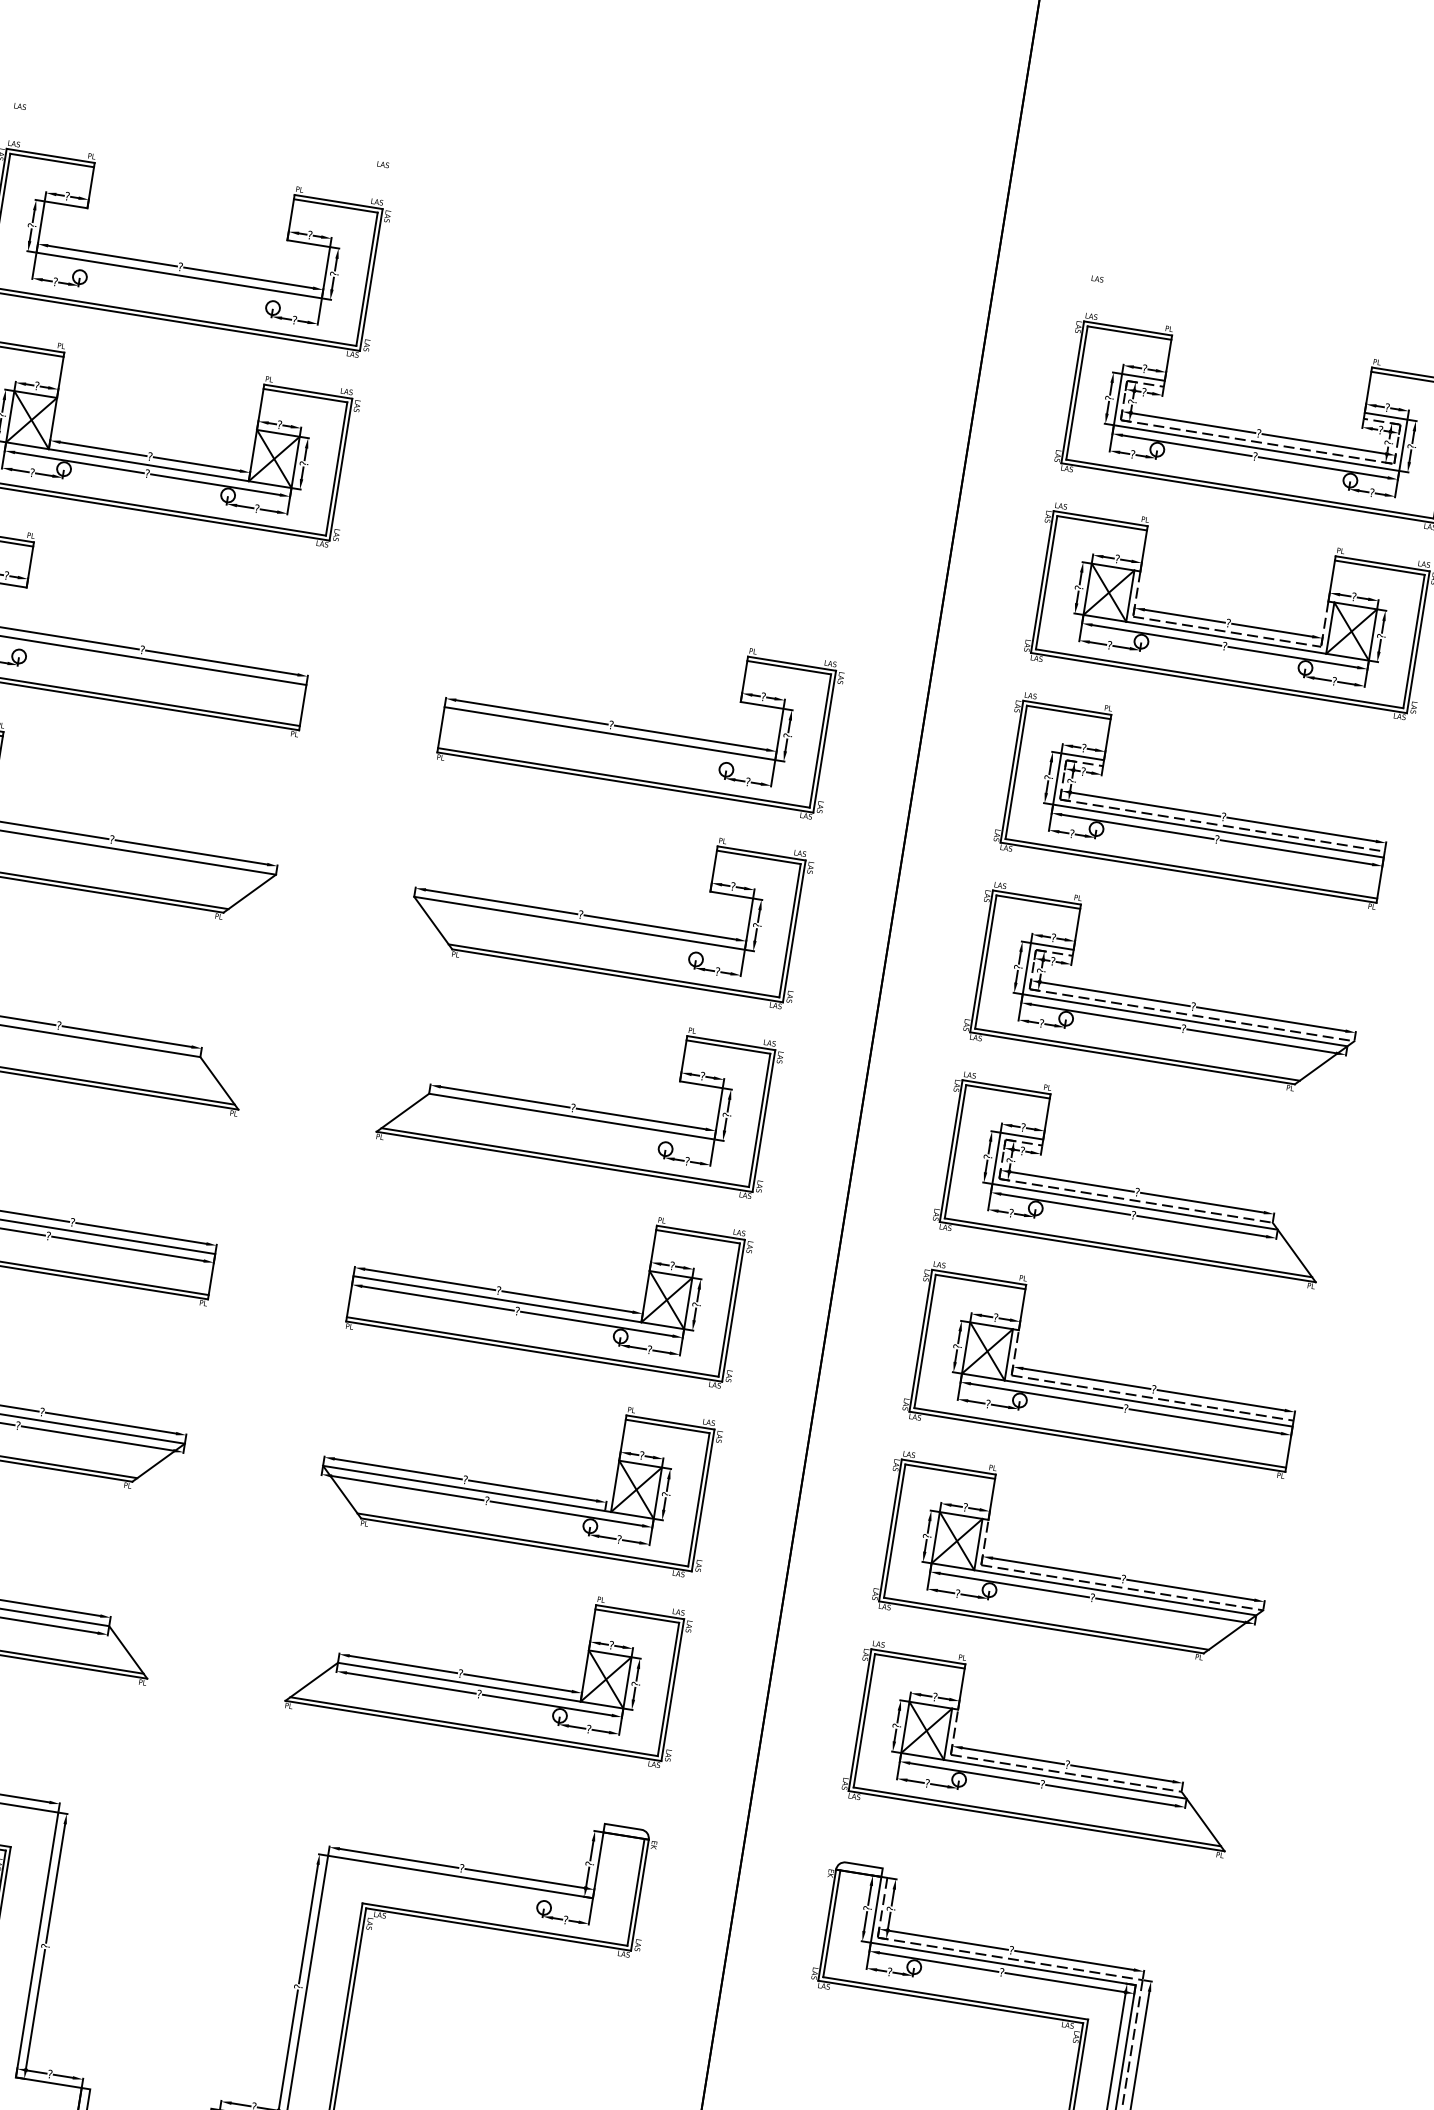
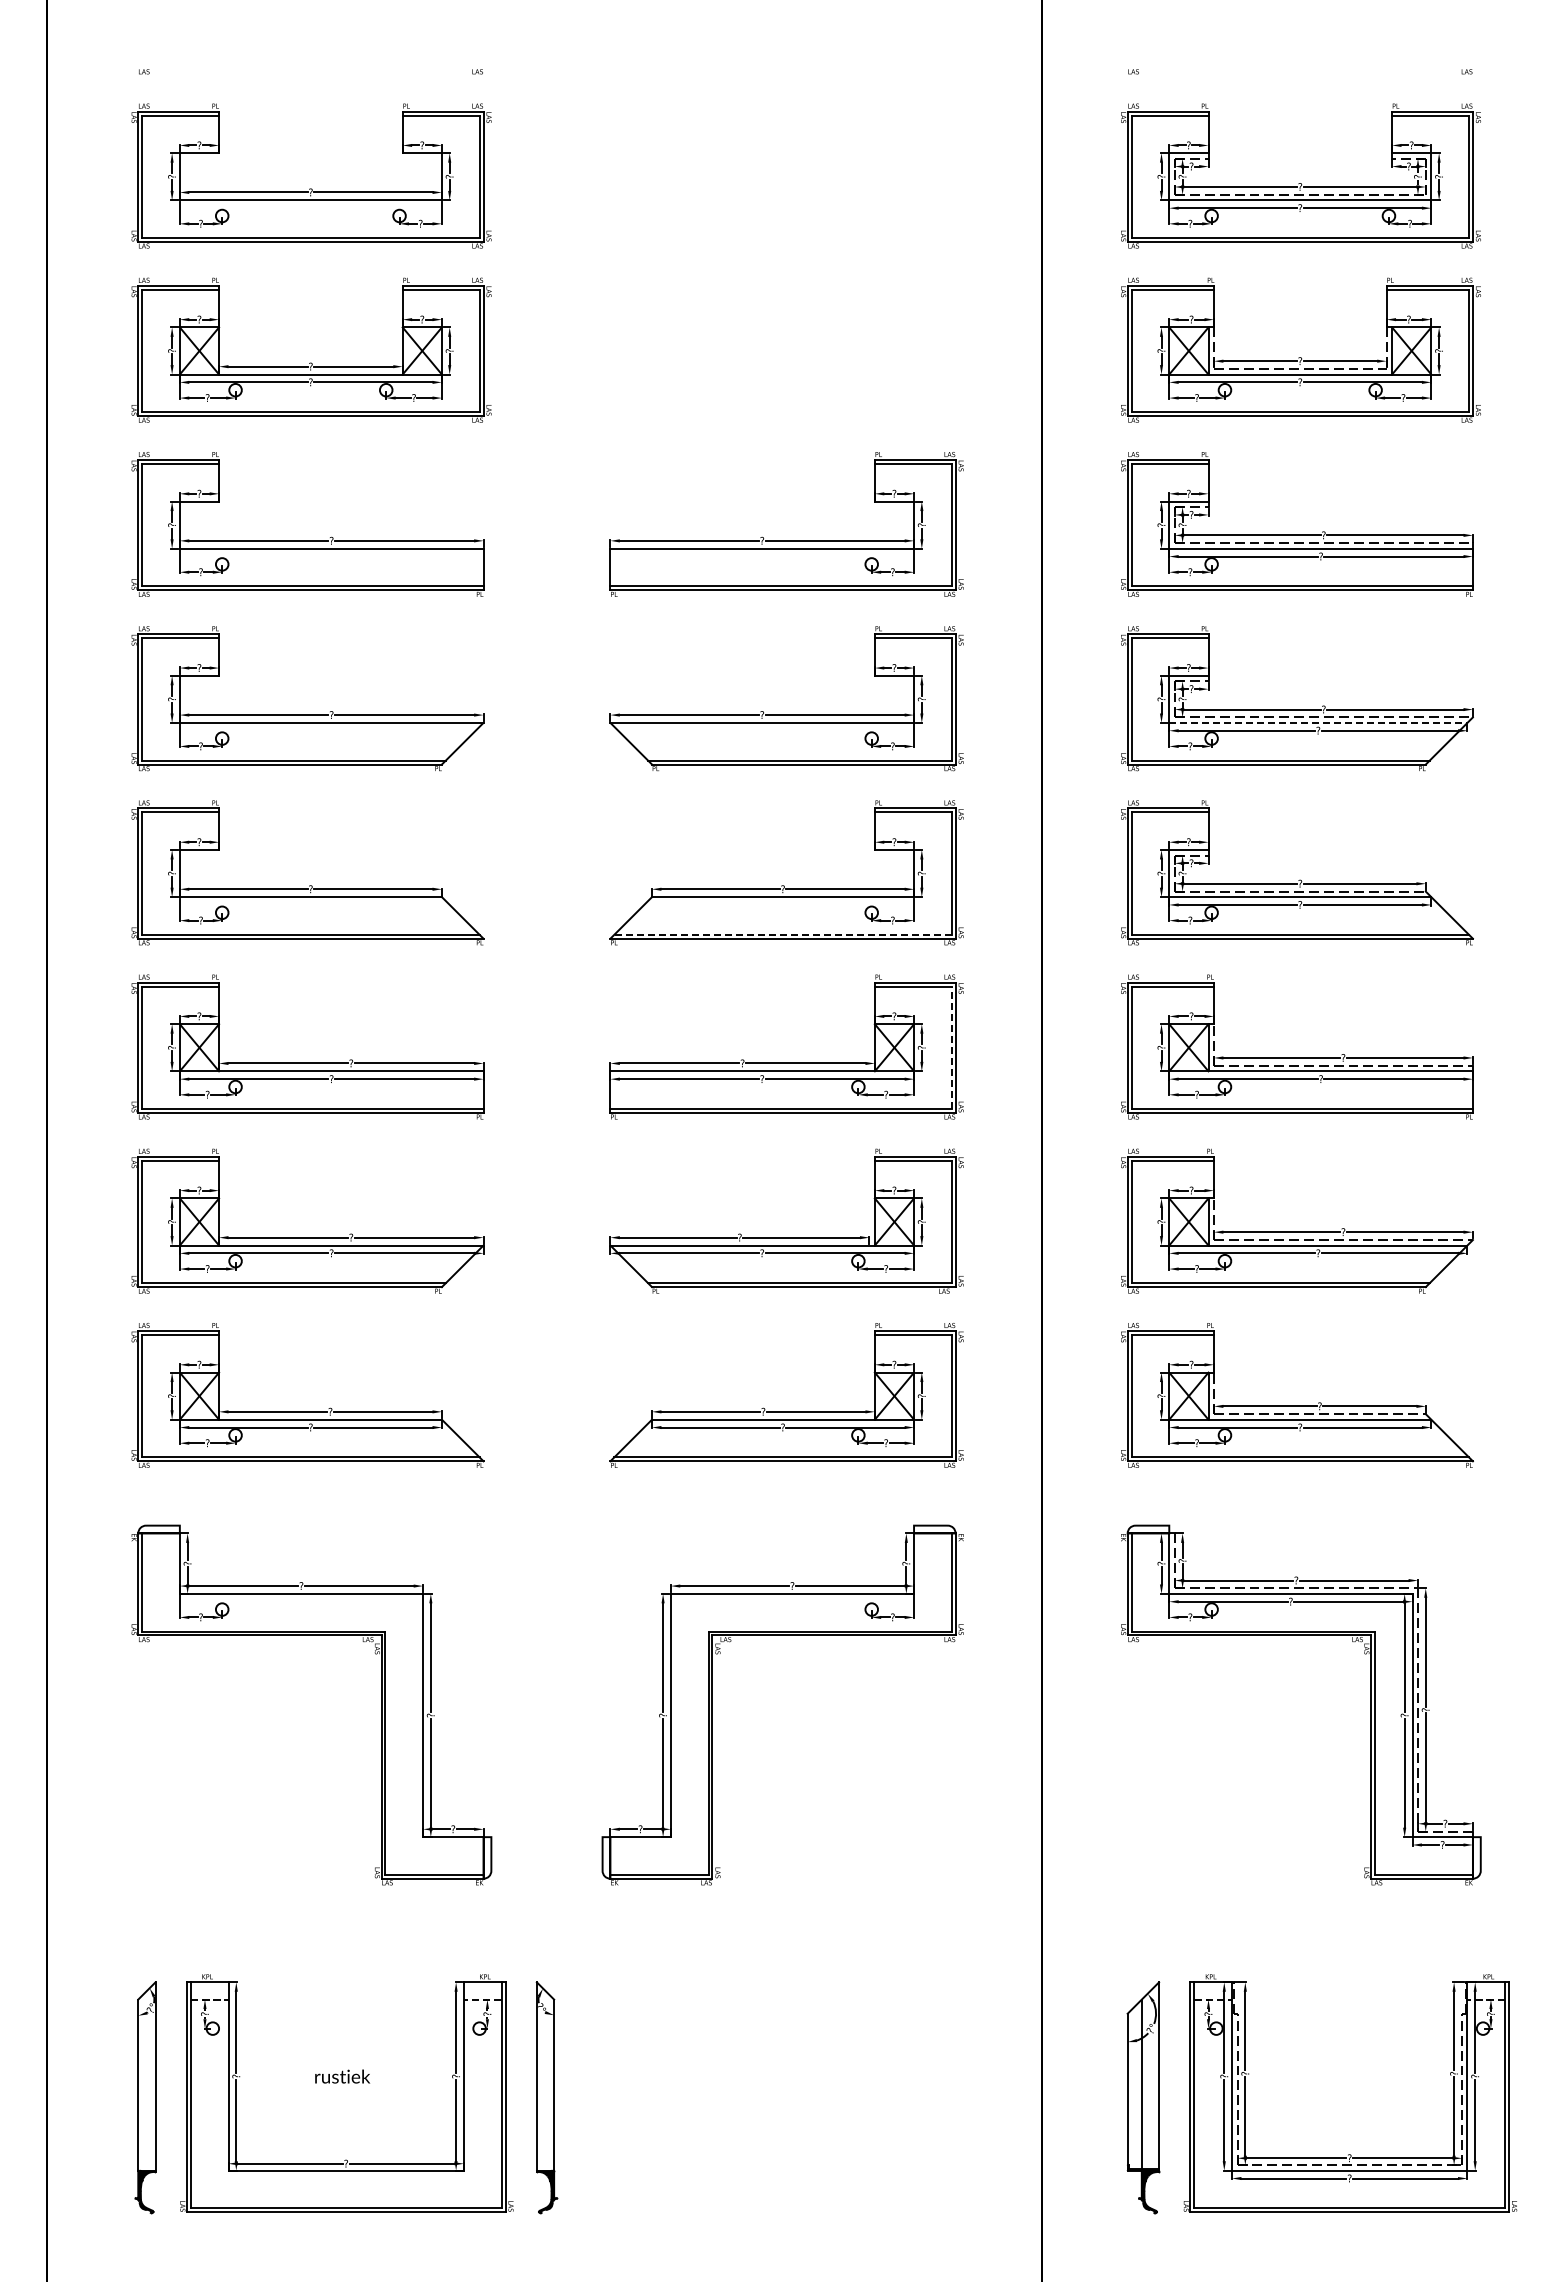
line: (1185, 1019) -> (1318, 722), solid -> dashed
line: (565, 1157) -> (783, 934), solid -> dashed
line: (729, 1309) -> (951, 1047), solid -> dashed

